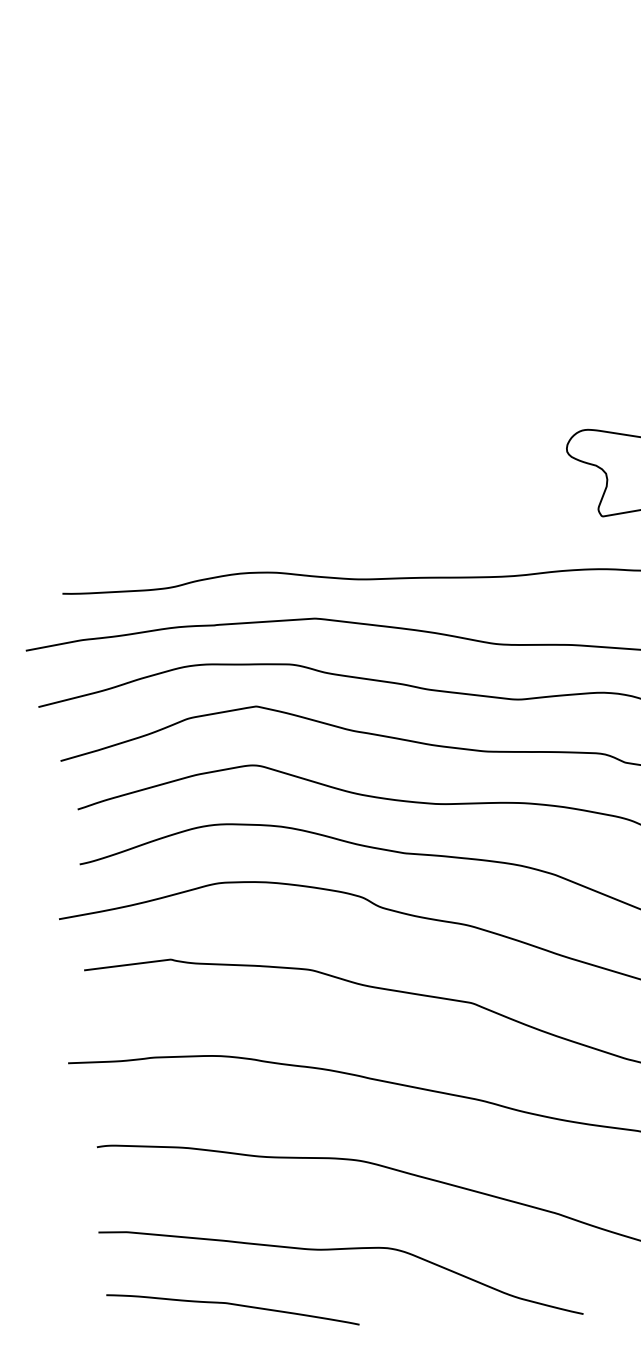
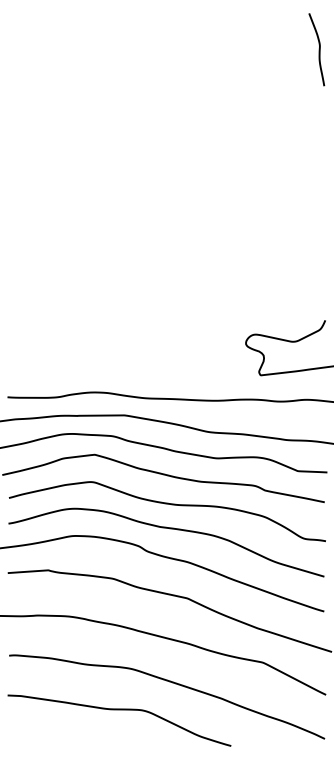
curve: (231, 1306) -> (67, 733), removed

